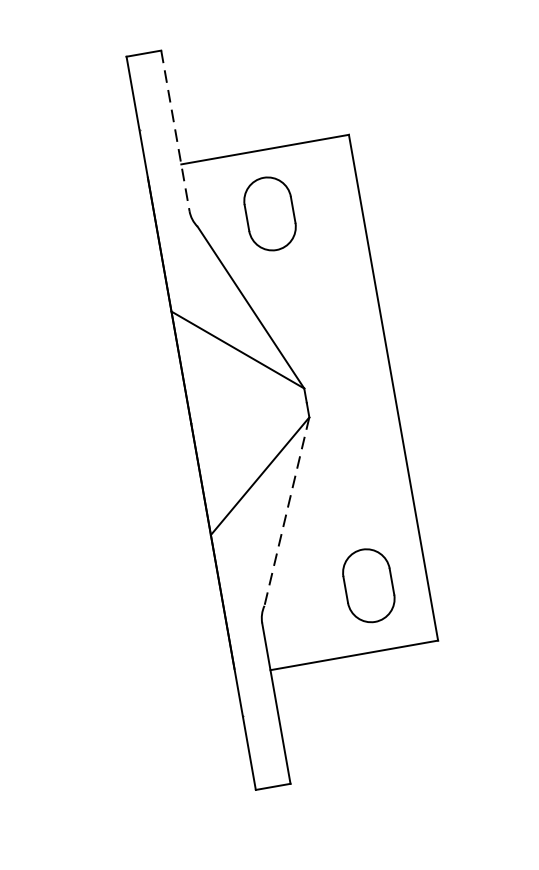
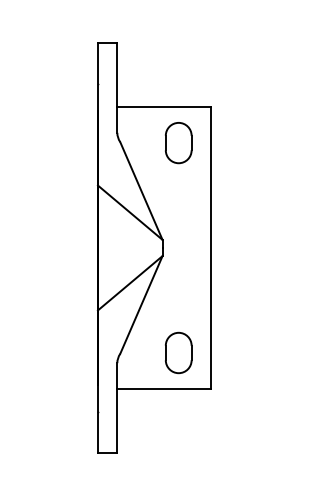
line: (175, 129) -> (117, 87), dashed -> solid
part: (269, 214) -> (178, 143), moved
line: (287, 512) -> (141, 305), dashed -> solid

